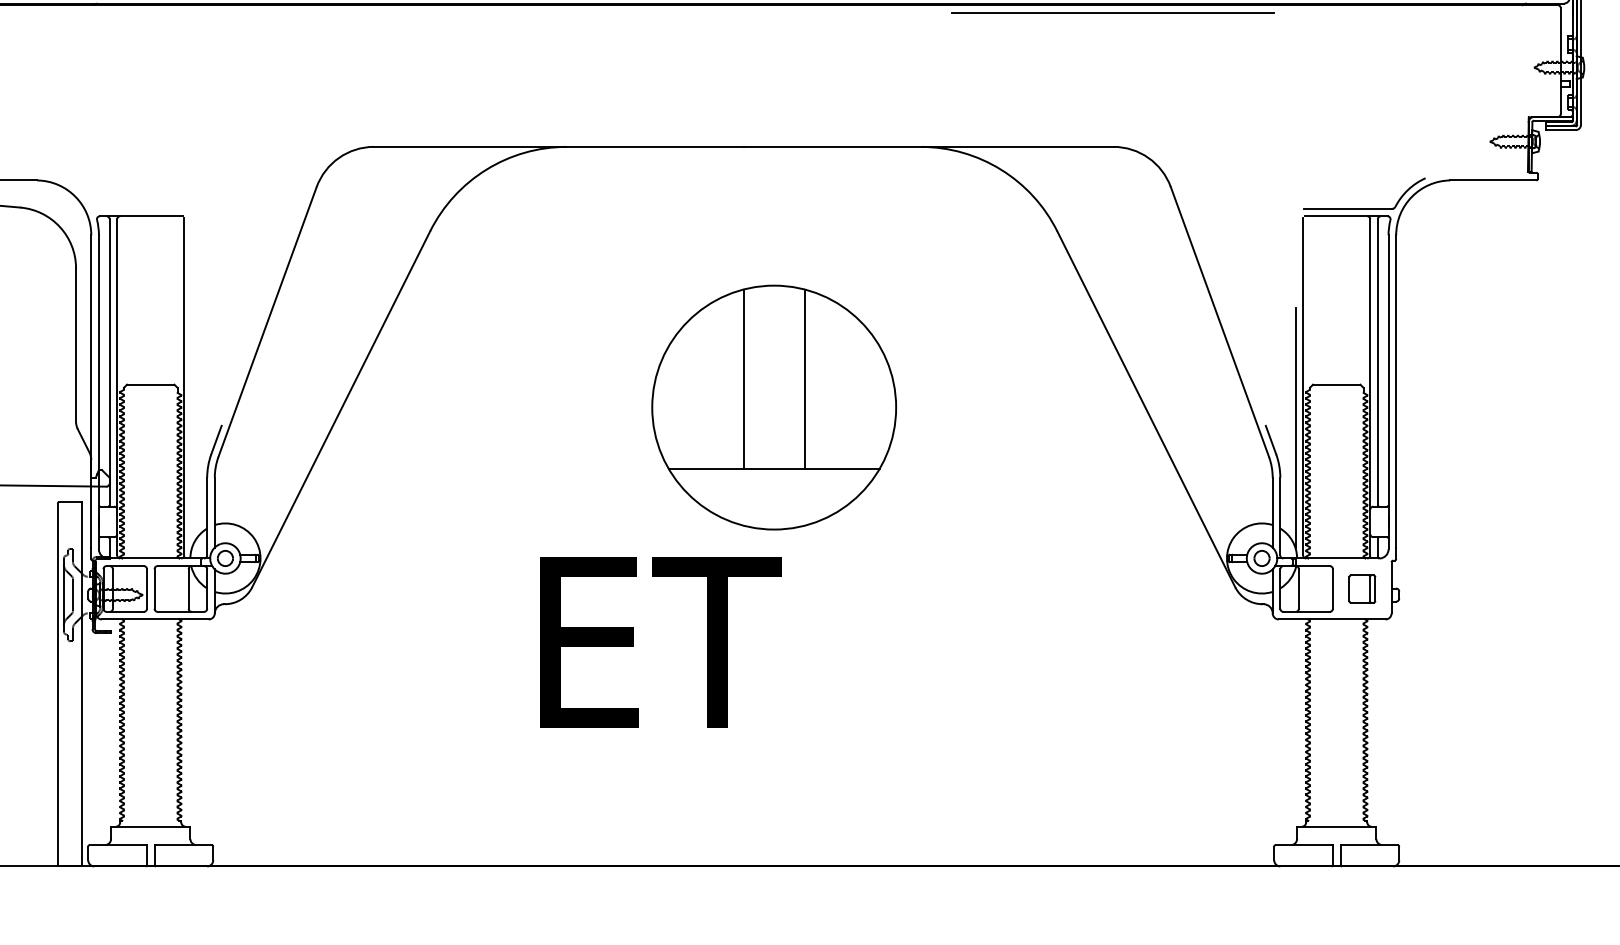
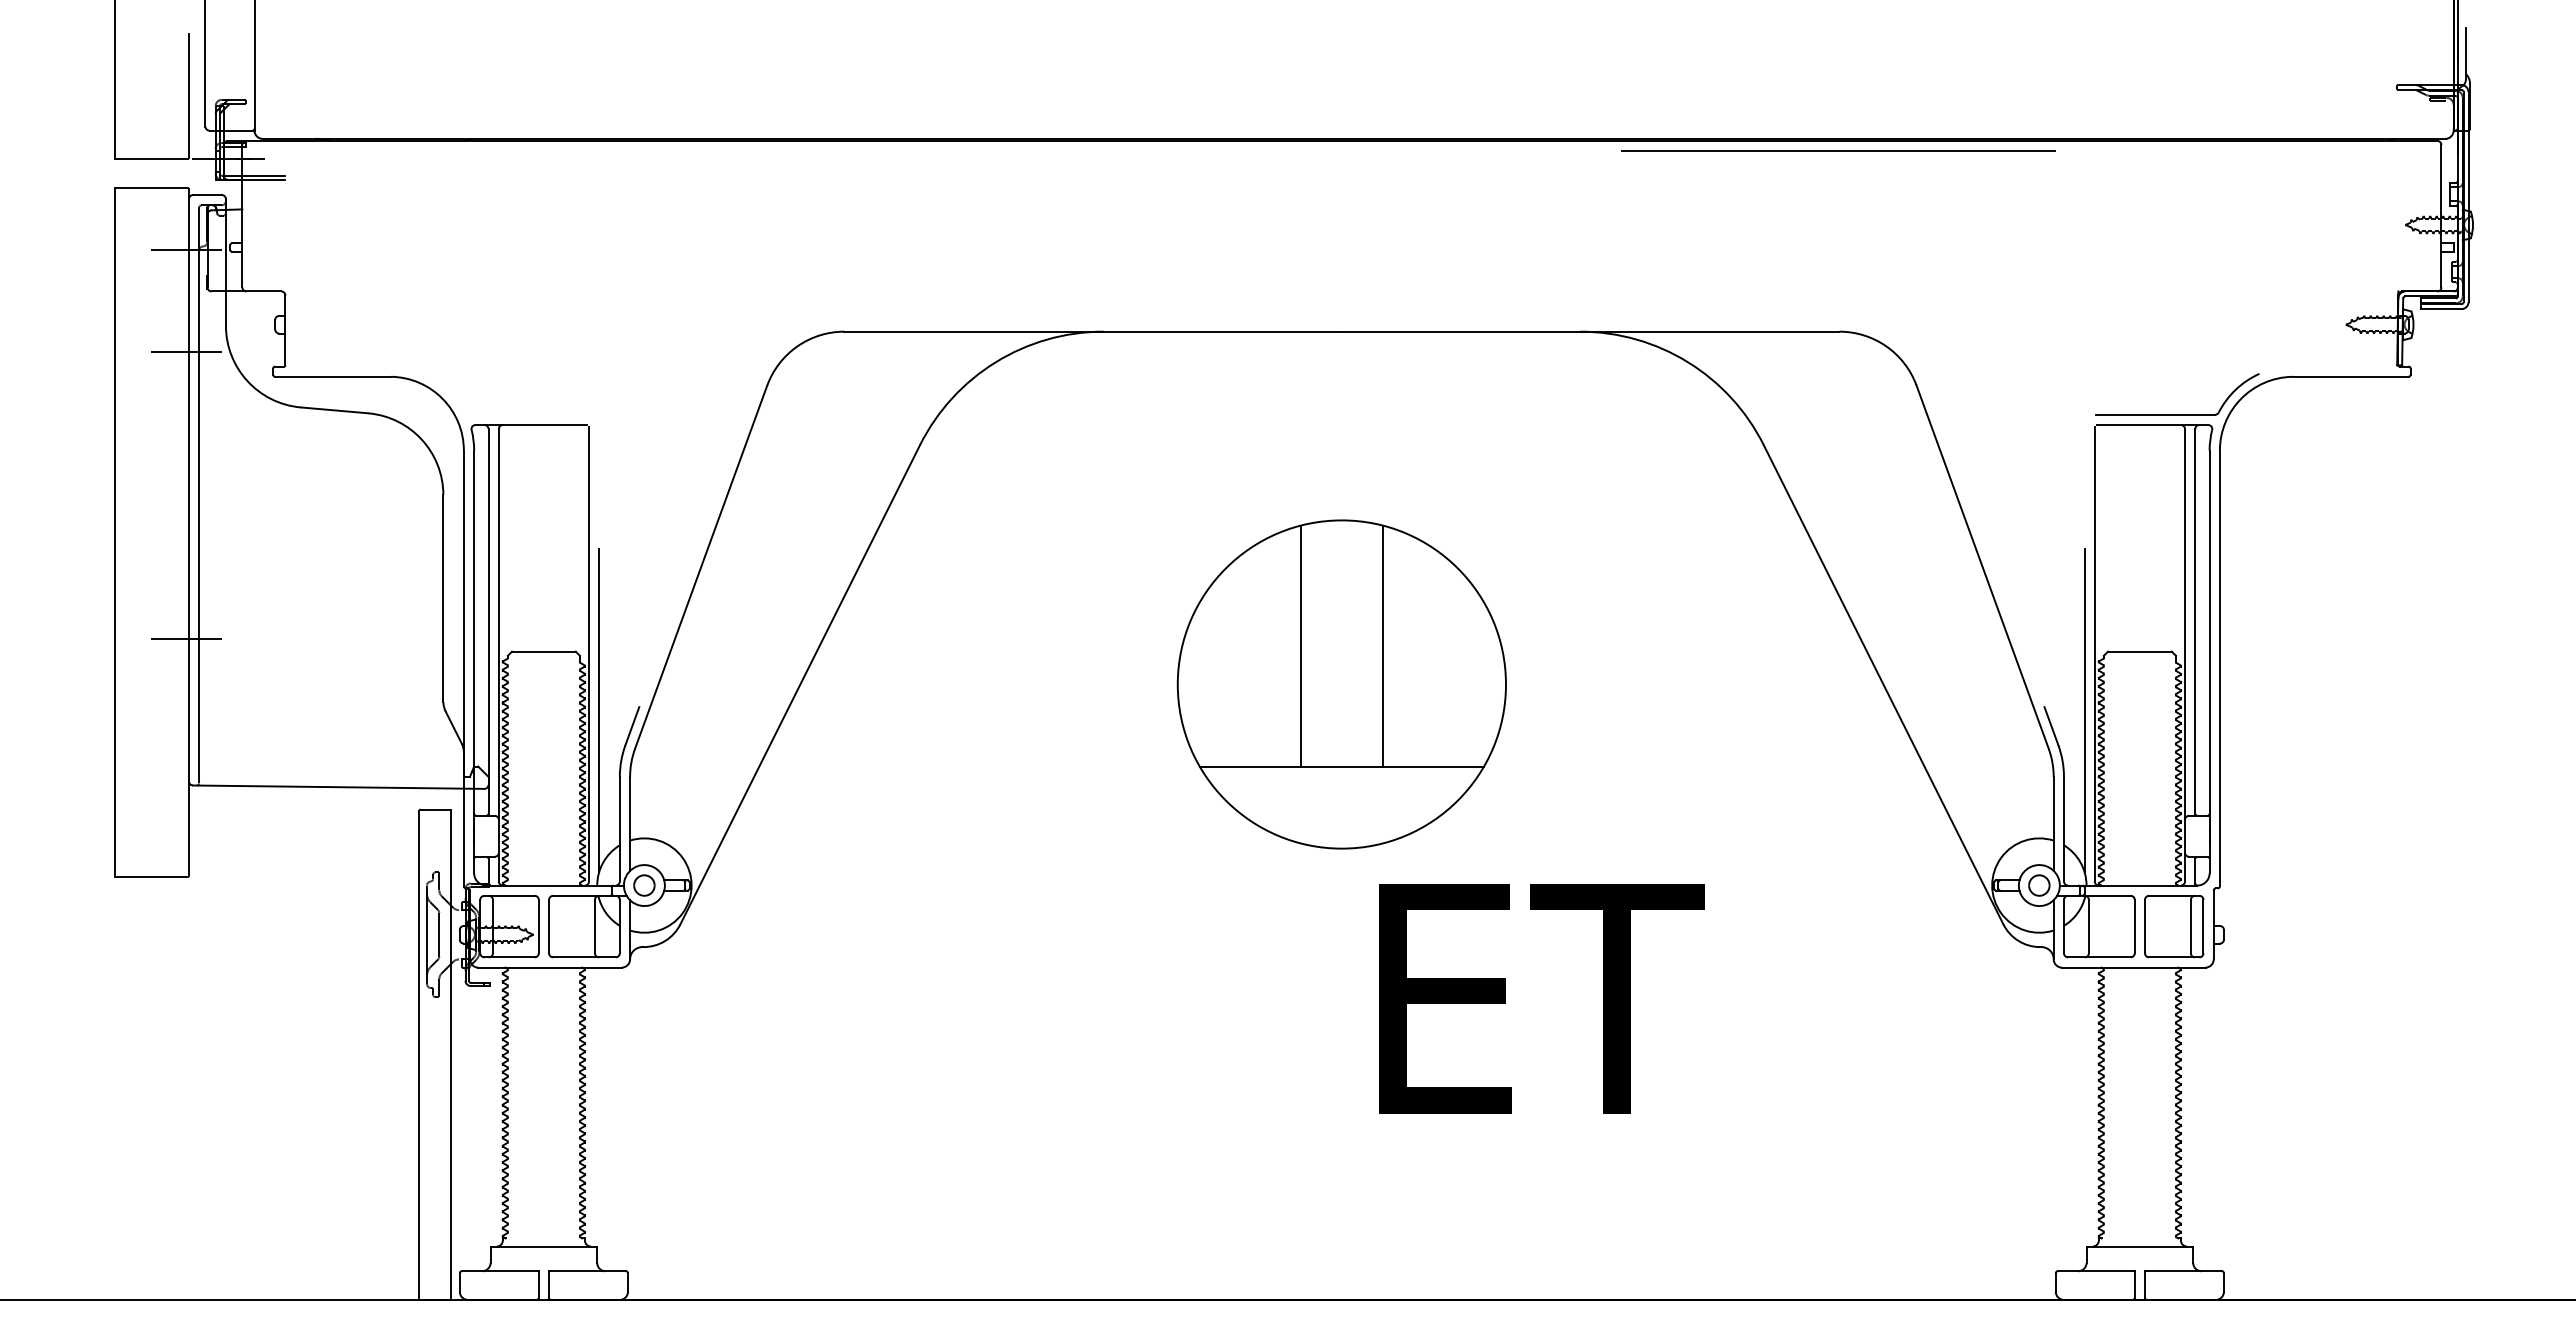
part: (773, 407) -> (1341, 684), moved
line: (192, 428) -> (599, 710), added
part: (1362, 588) -> (2174, 926), size x1.67
text: (660, 642) -> (1541, 998), moved

